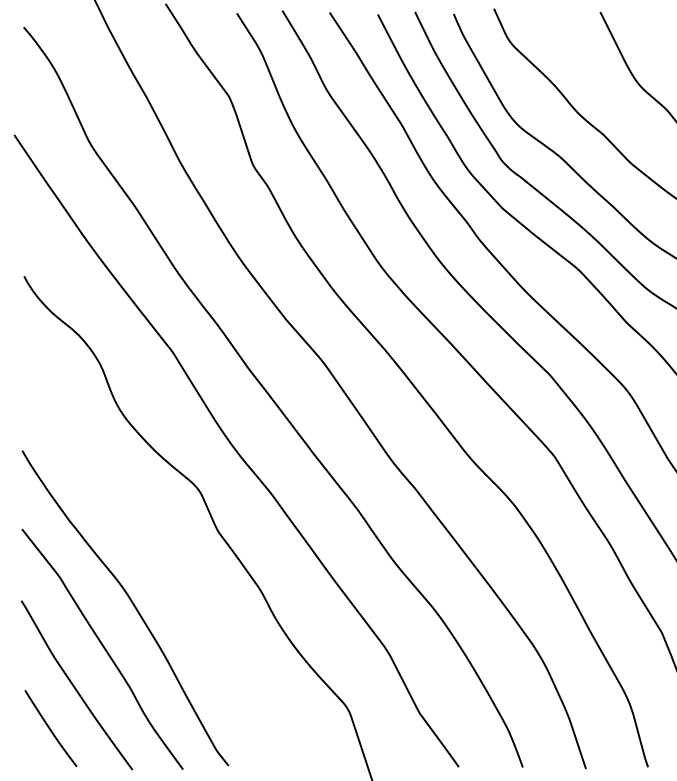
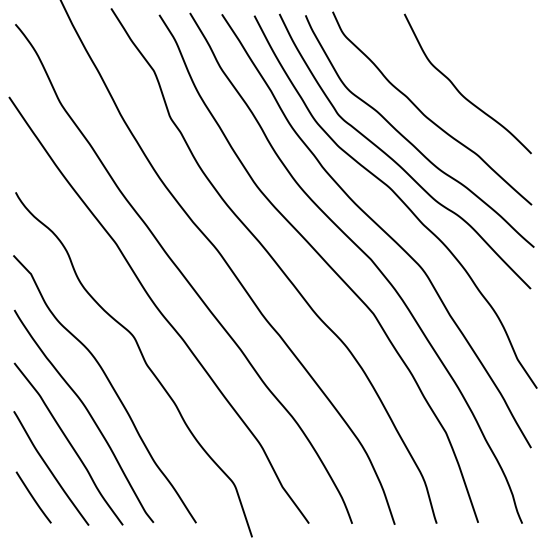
curve: (164, 562) -> (110, 385), added

